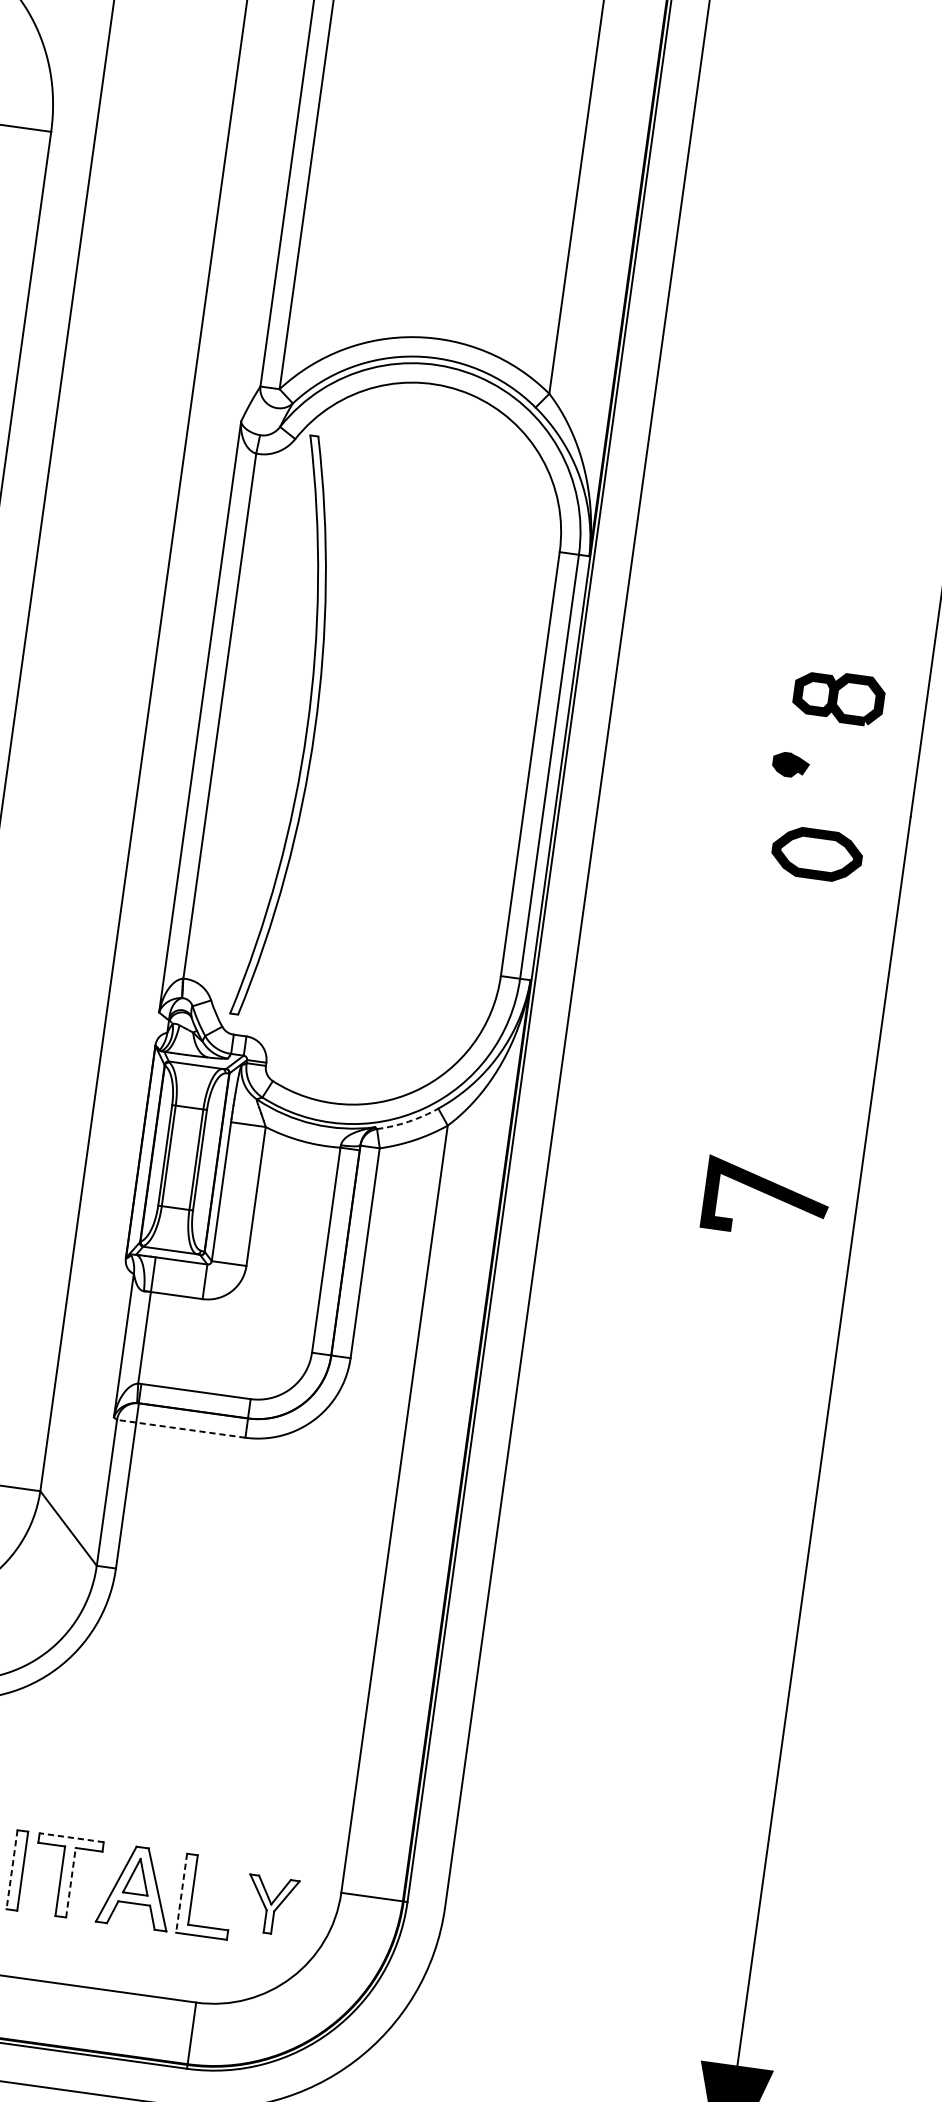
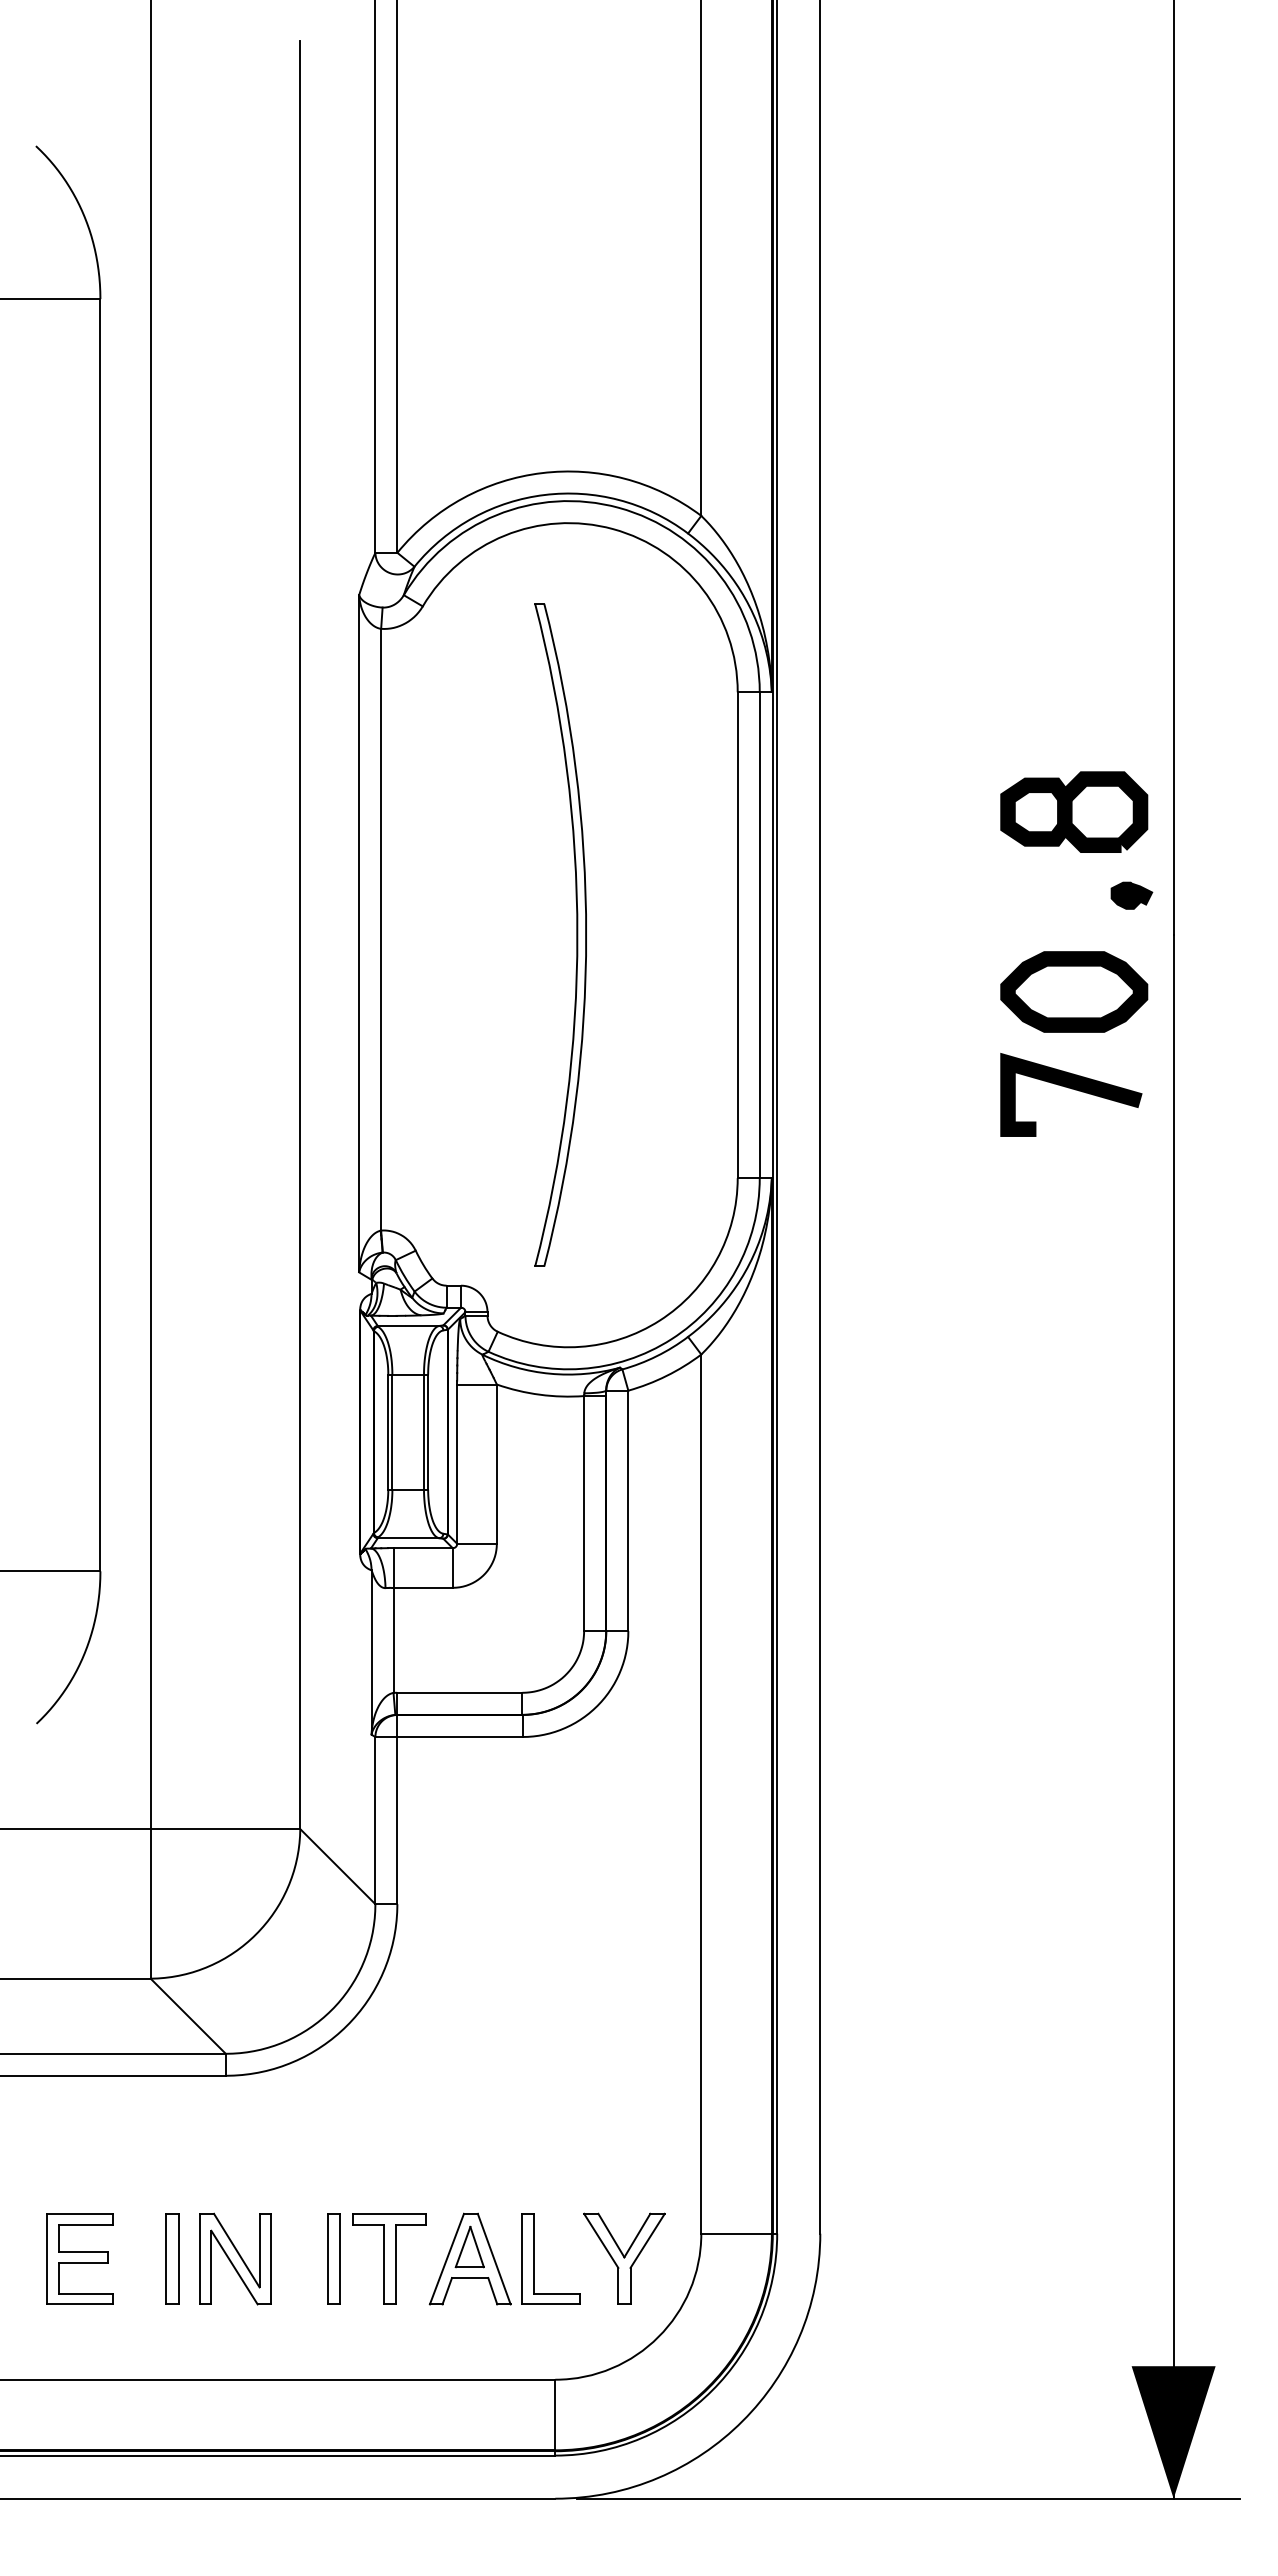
part: (839, 696) -> (1074, 811), size x1.43
part: (306, 728) -> (576, 934), moved
part: (790, 764) -> (1131, 895), moved
part: (817, 854) -> (1074, 991), size x1.43
arc: (408, 1121) -> (656, 1356), dashed -> solid
line: (767, 1194) -> (1071, 1089), moved
line: (180, 1429) -> (448, 1737), dashed -> solid
line: (71, 1837) -> (389, 2213), dashed -> solid
line: (11, 1870) -> (327, 2259), dashed -> solid
line: (70, 1882) -> (395, 2264), dashed -> solid
line: (181, 1893) -> (521, 2259), dashed -> solid
part: (271, 1905) -> (624, 2258), size x1.43

